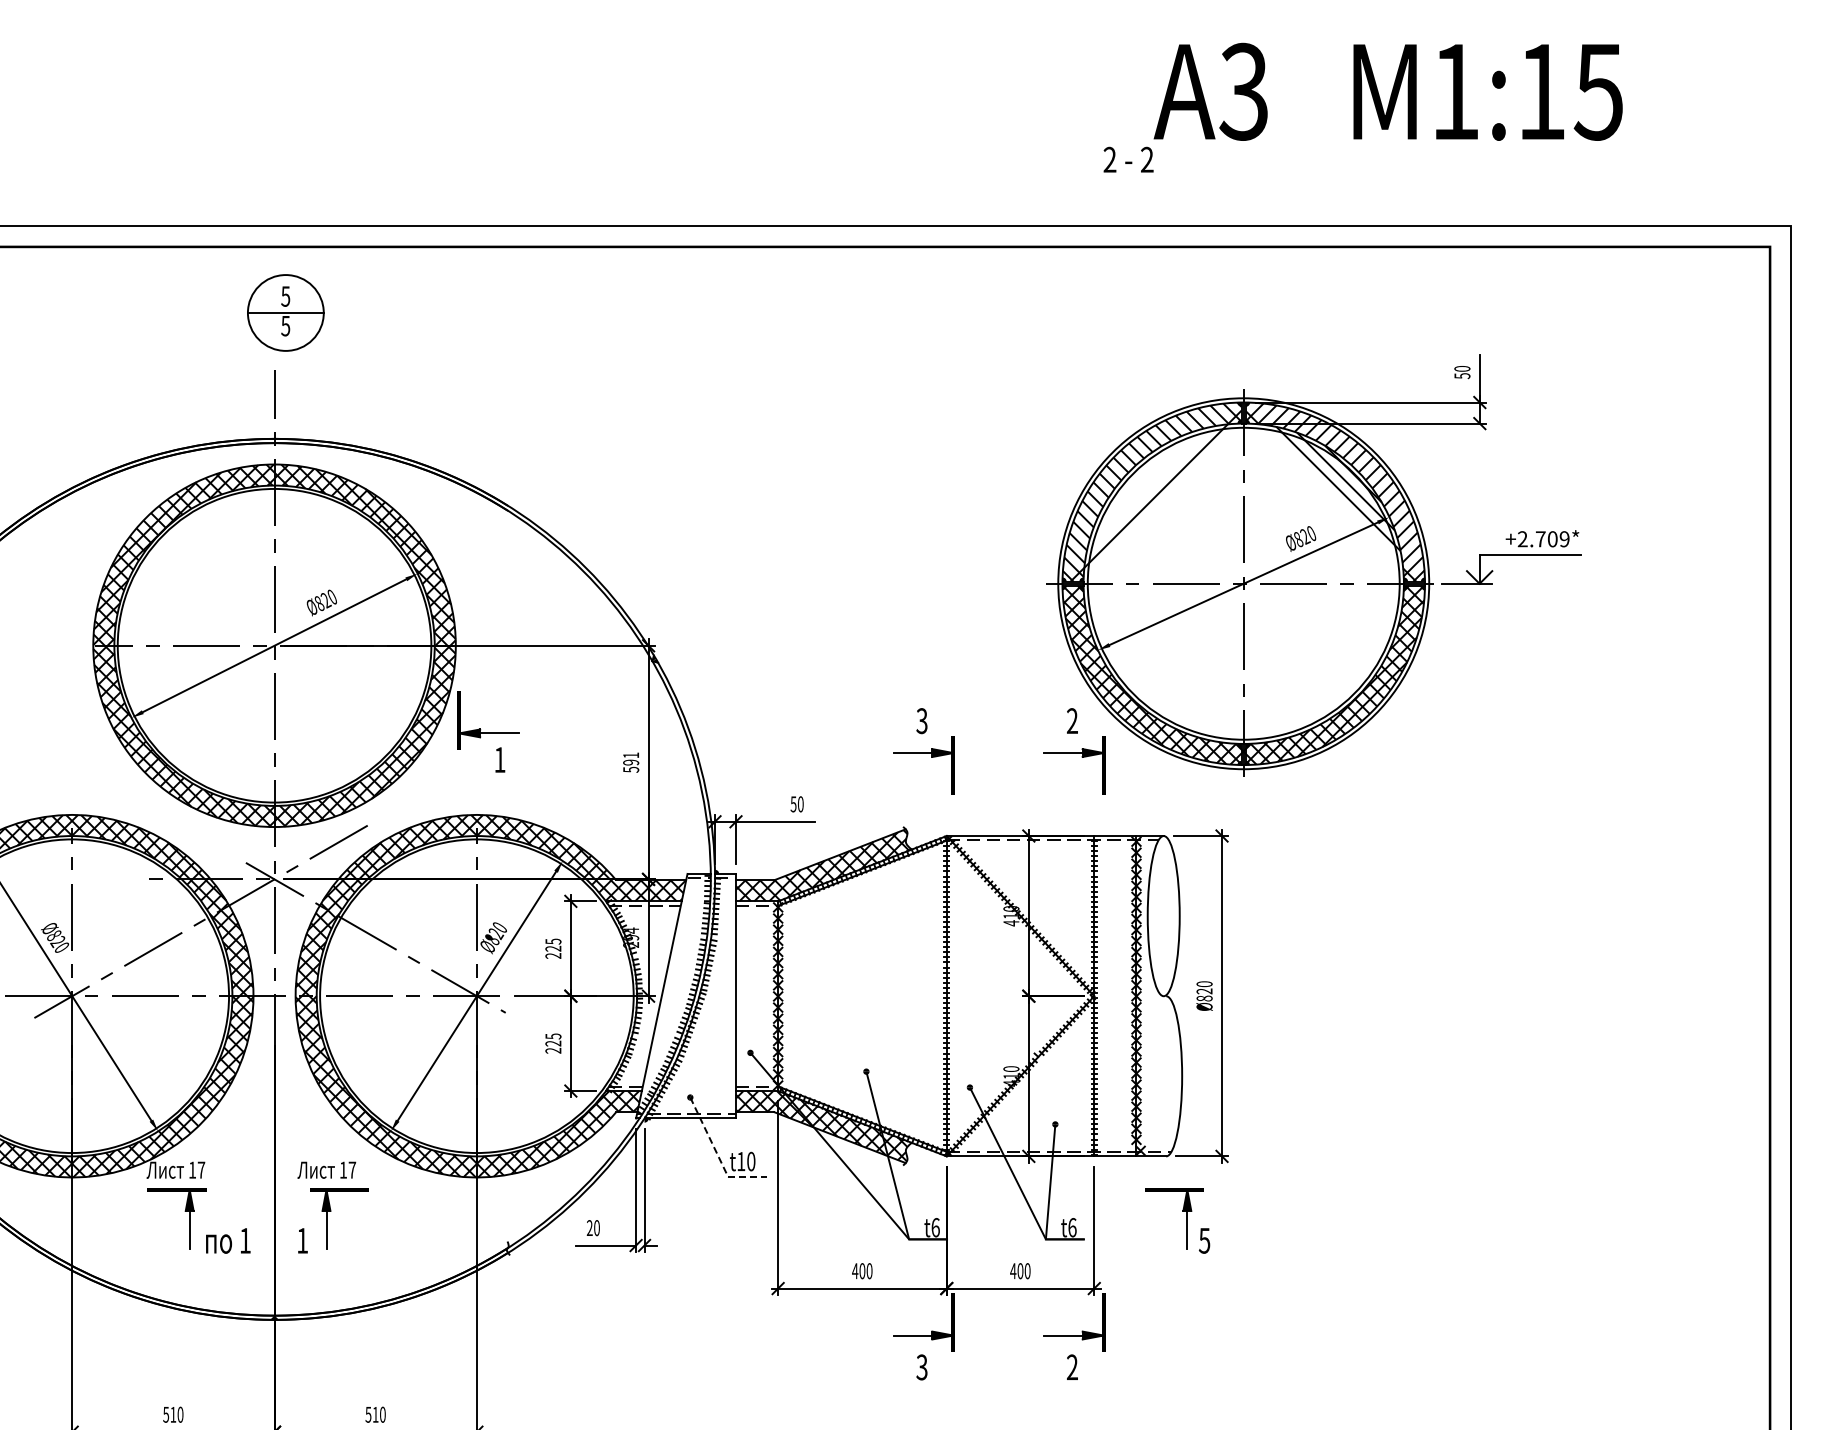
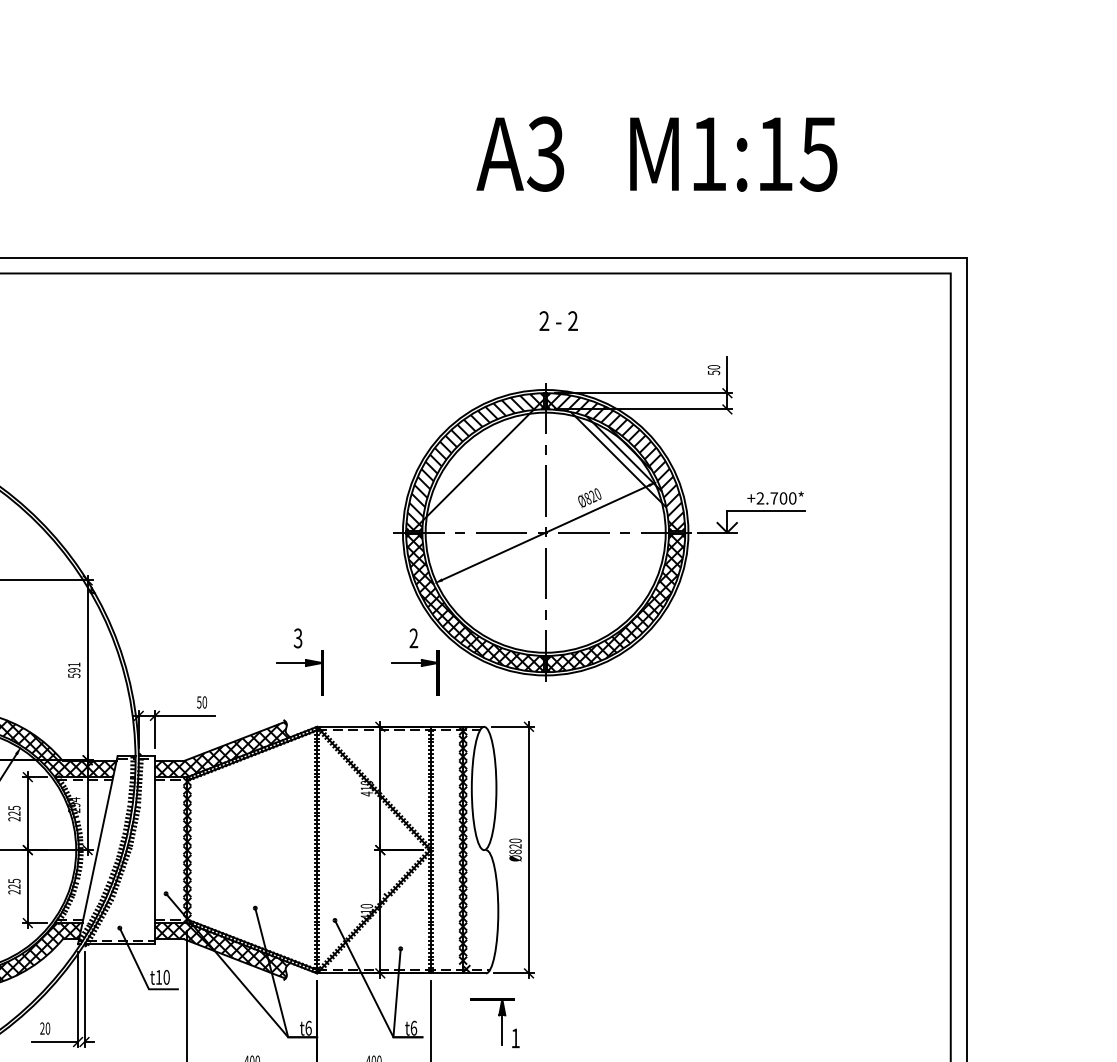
text: (1128, 159) -> (558, 320), moved
text: (1564, 539) -> (792, 498), +2.709* -> +2.700*
line: (718, 1155) -> (141, 972), dashed -> solid
text: (1204, 1240) -> (515, 1038), 5 -> 1

